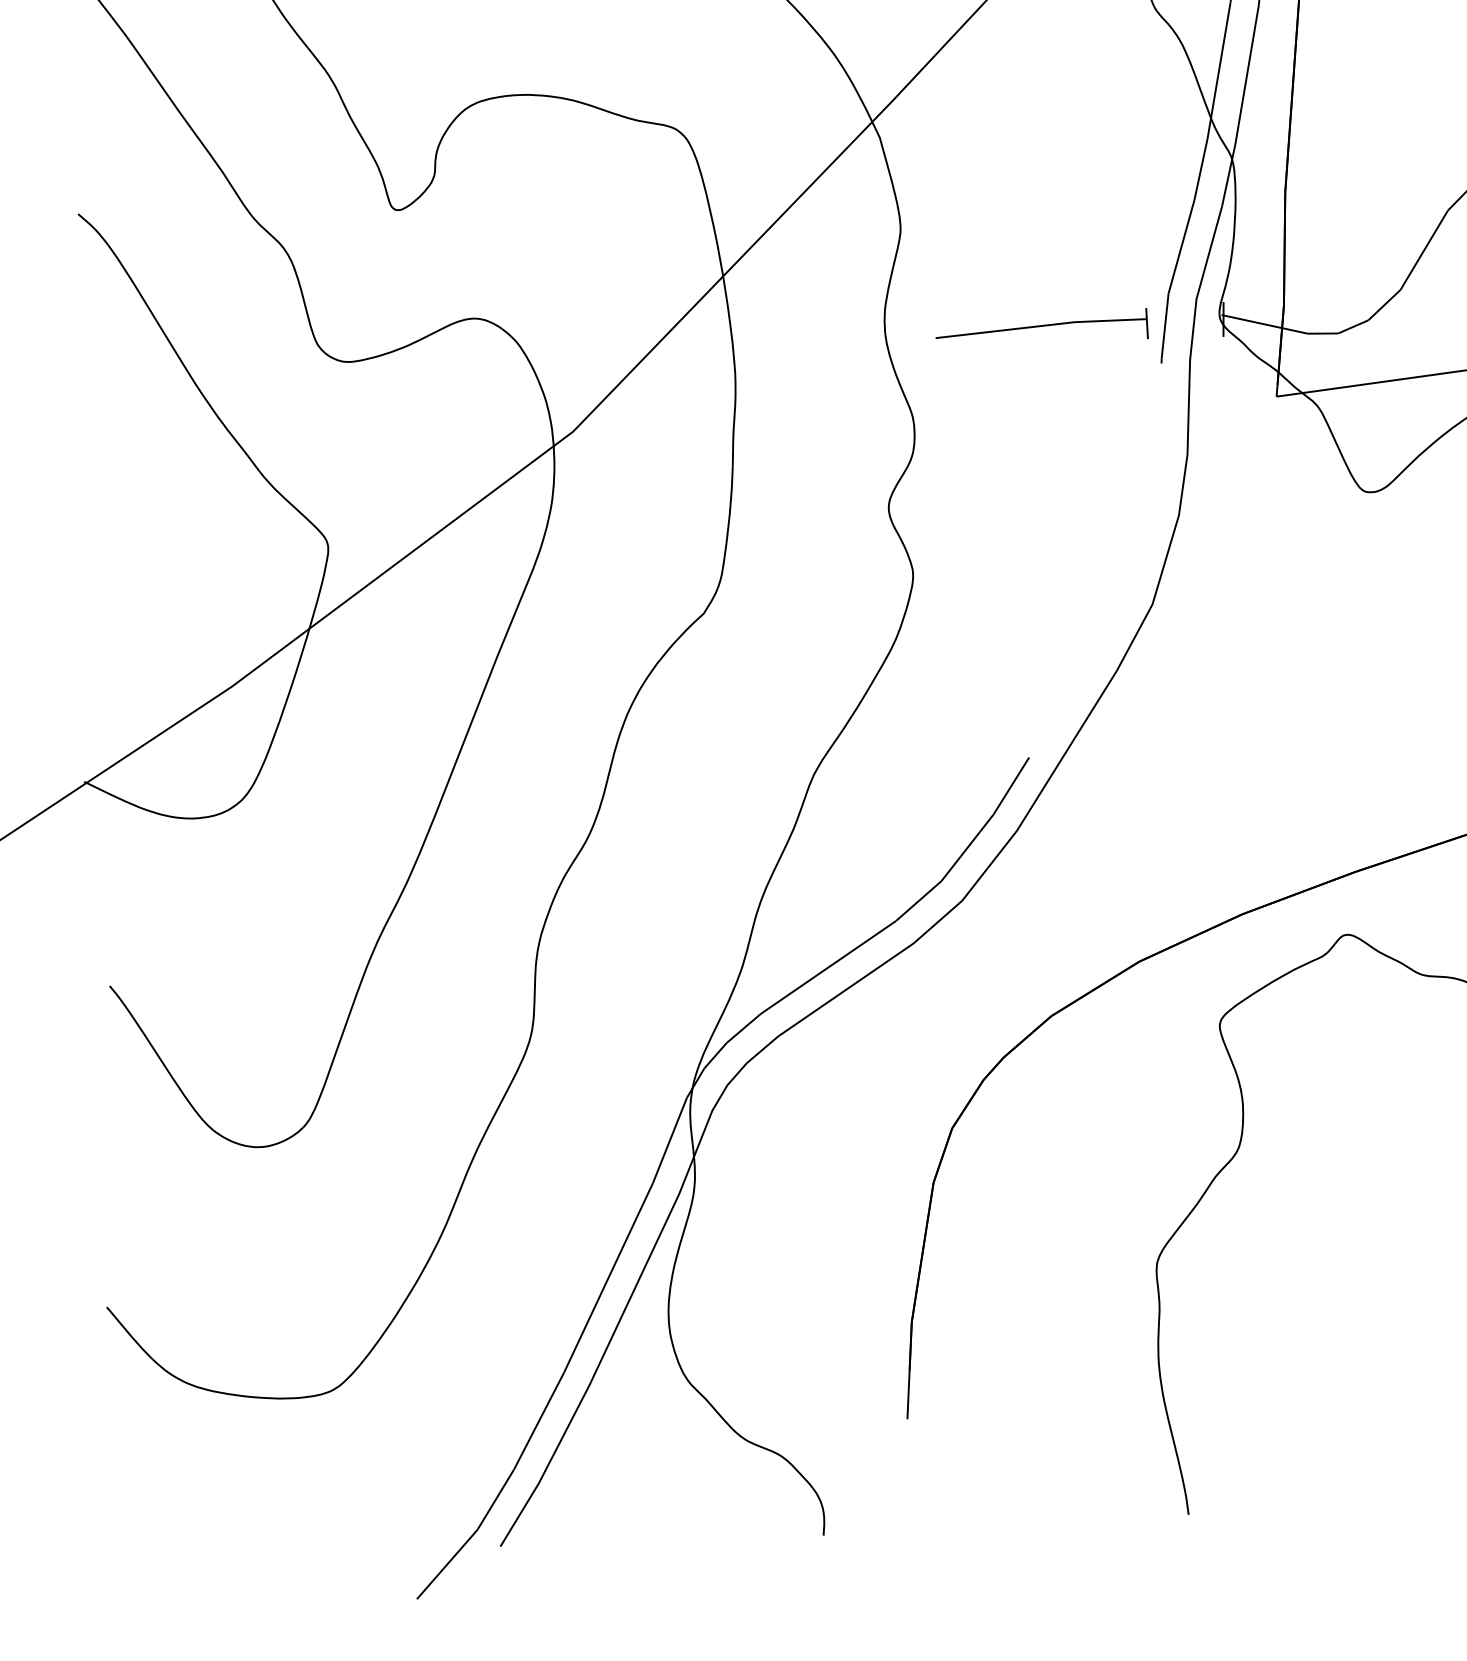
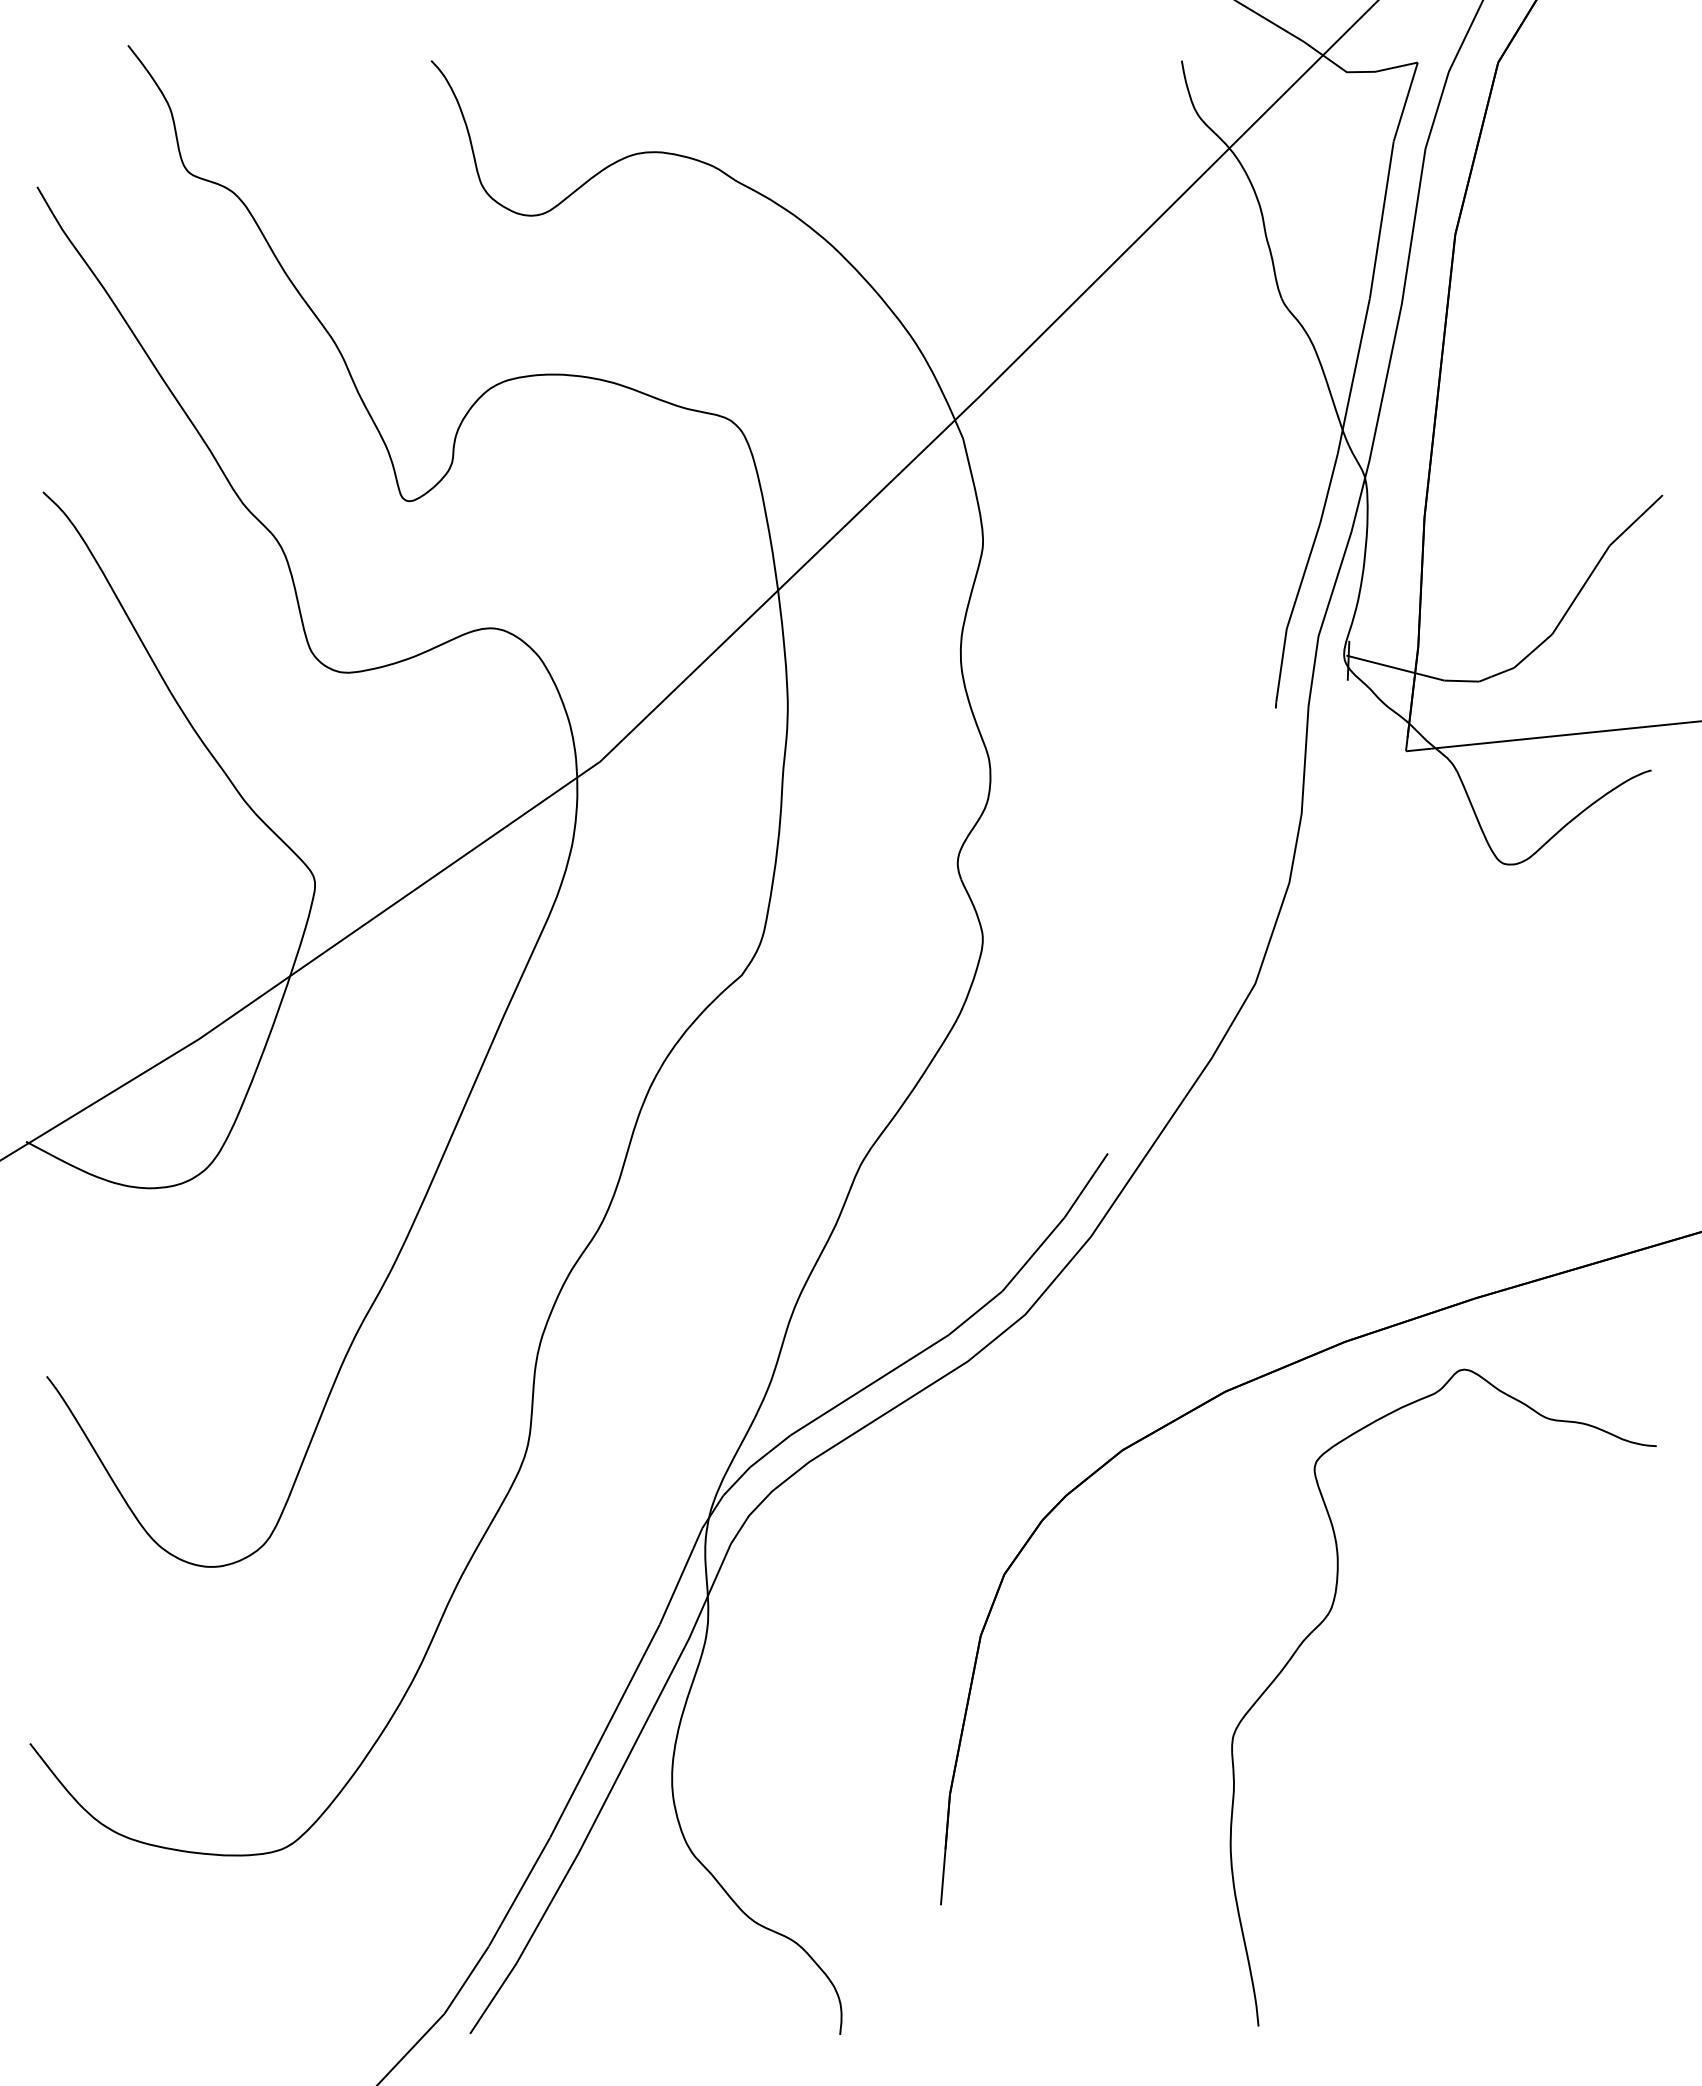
part: (1041, 326) -> (1140, 661), removed

